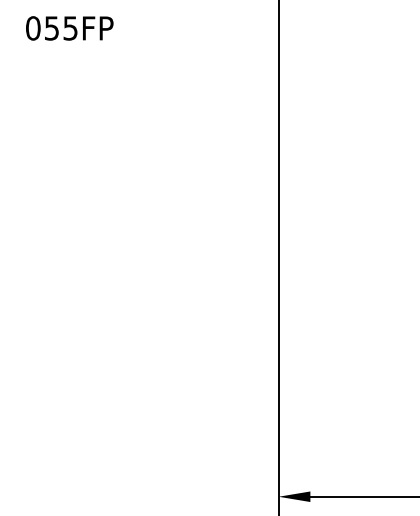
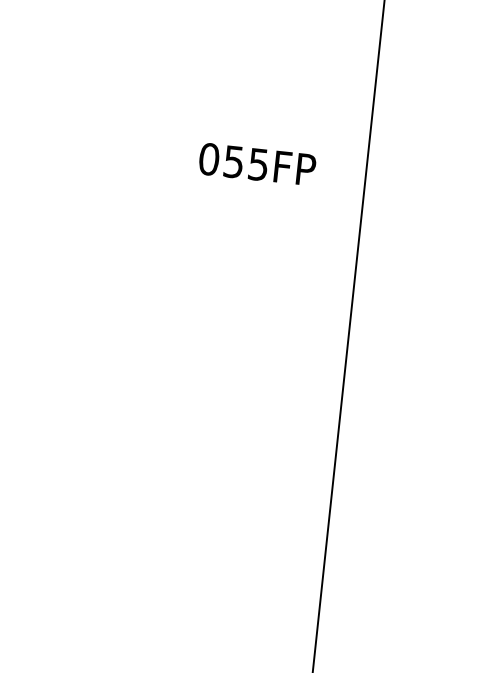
text: (69, 28) -> (257, 164), moved

